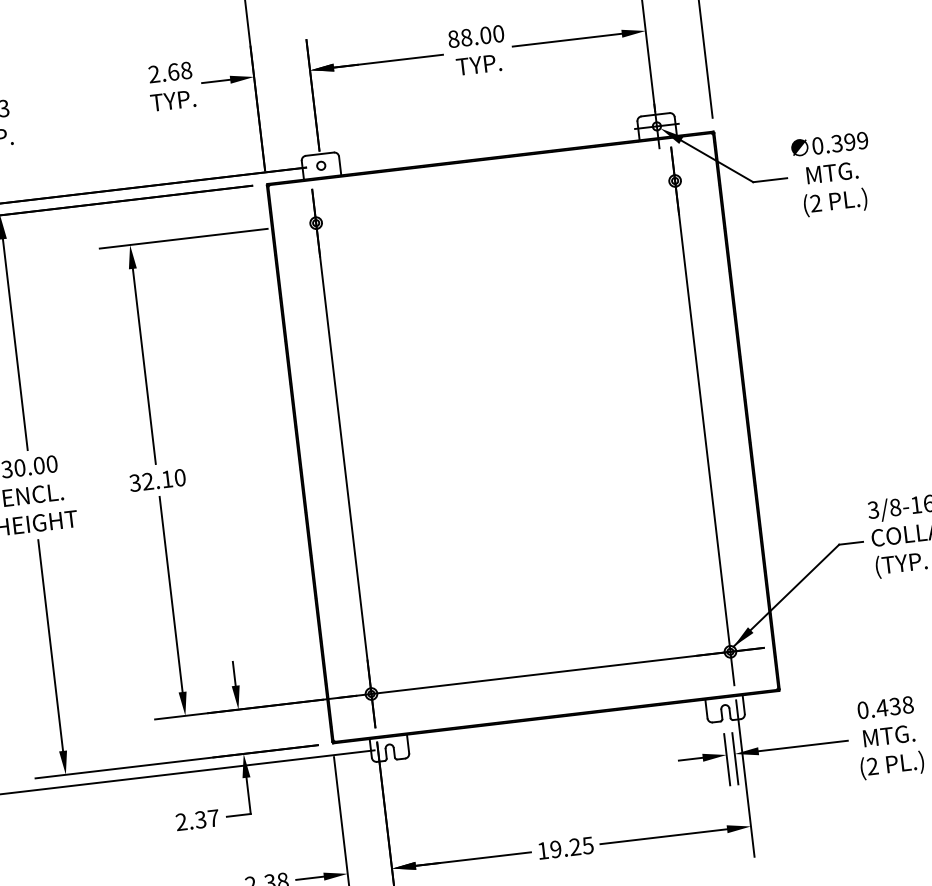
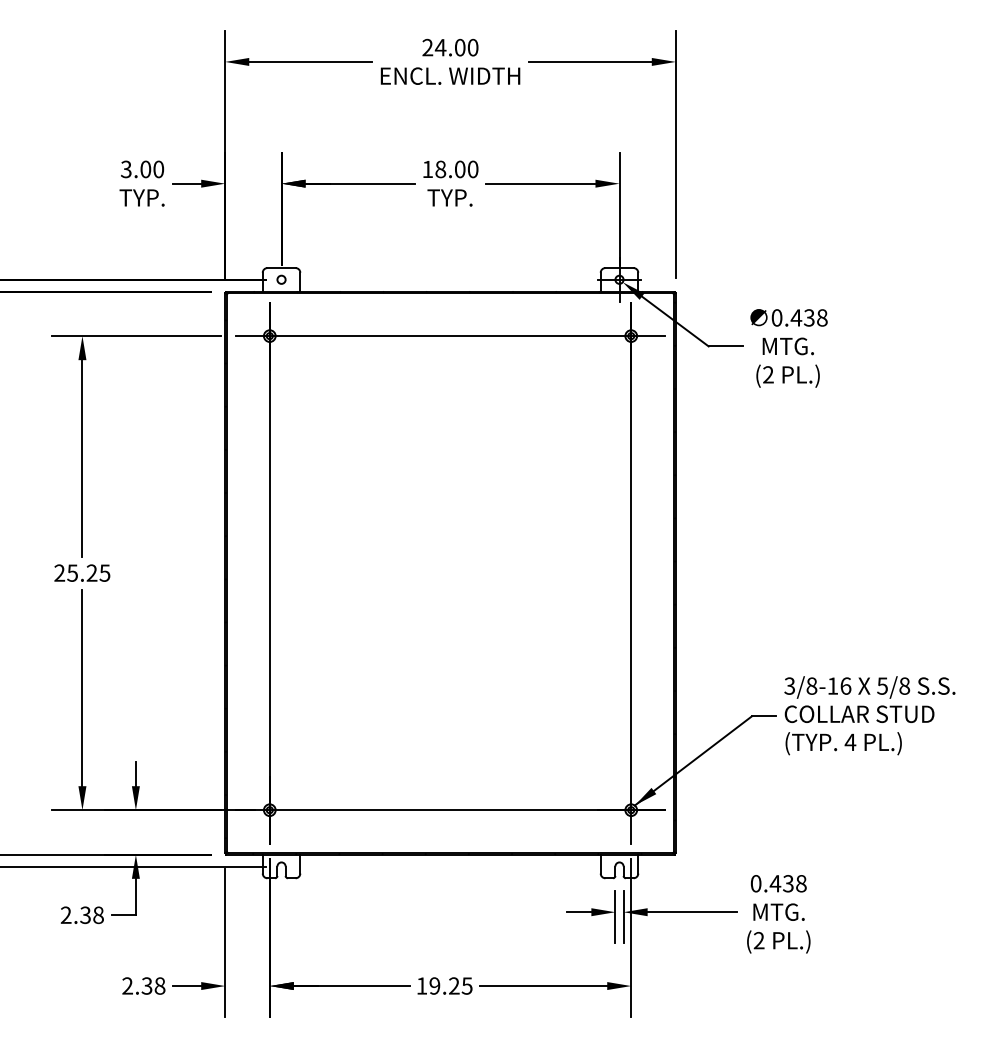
text: (453, 39) -> (427, 169), 88.00 -> 18.00
text: (170, 72) -> (142, 169), 2.68 -> 3.00
text: (849, 141) -> (808, 317), 0.399 -> 0.438
line: (495, 202) -> (450, 336), added
text: (157, 479) -> (82, 572), 32.10 -> 25.25
text: (213, 818) -> (98, 915), 2.37 -> 2.38

